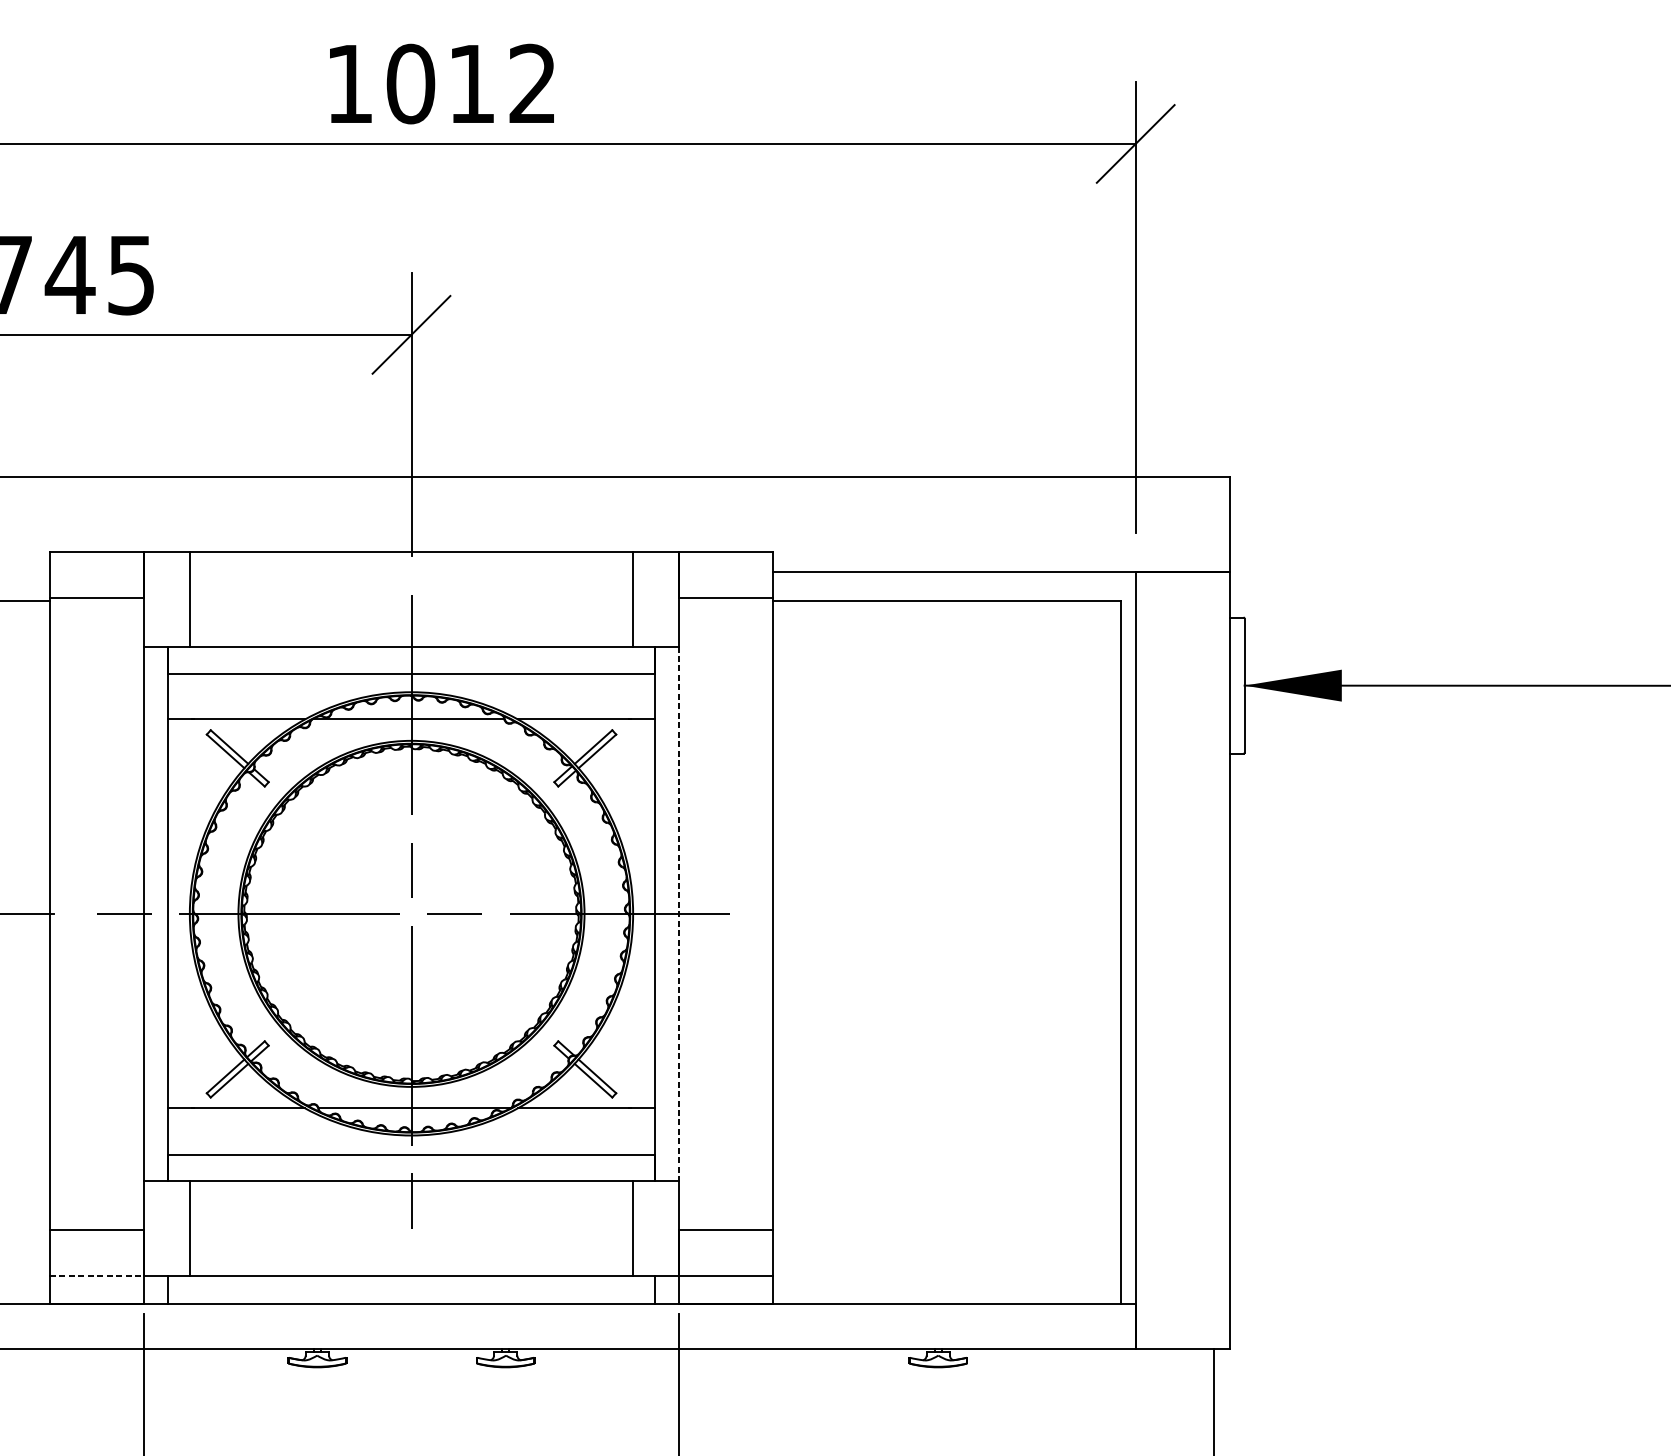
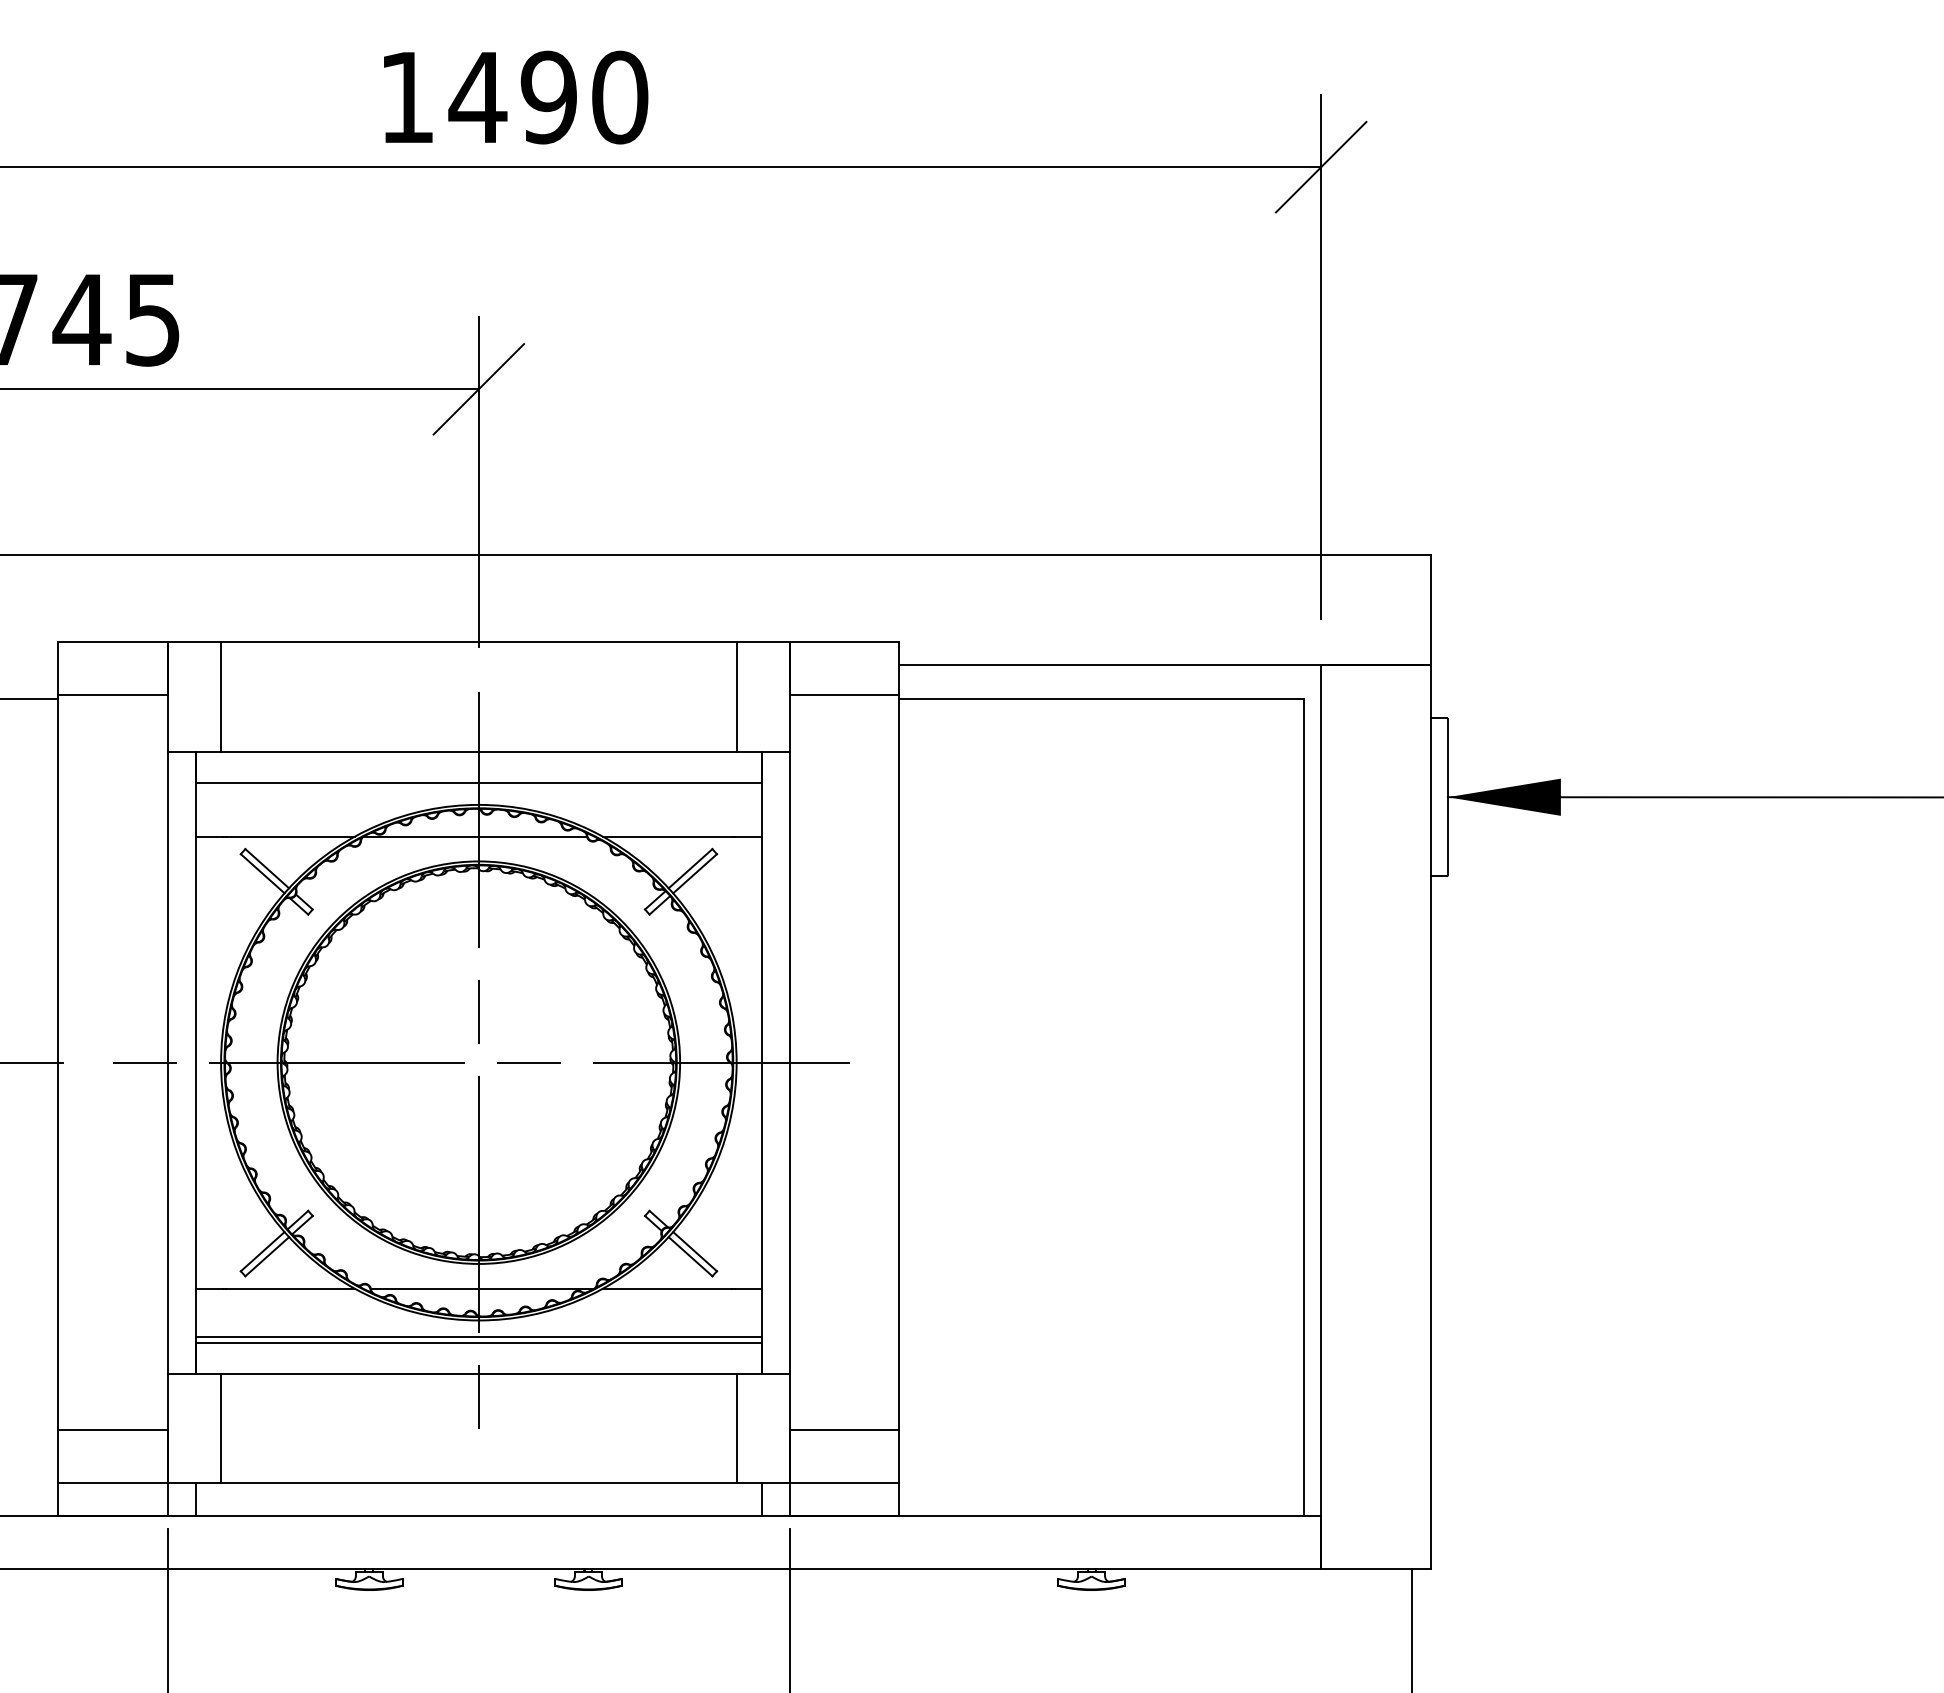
text: (471, 84) -> (548, 97), 1012 -> 1490
line: (678, 913) -> (789, 1062), dashed -> solid
line: (411, 1150) -> (478, 1337), added
line: (97, 1275) -> (113, 1483), dashed -> solid

